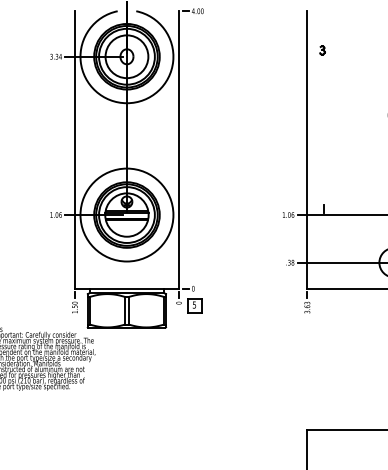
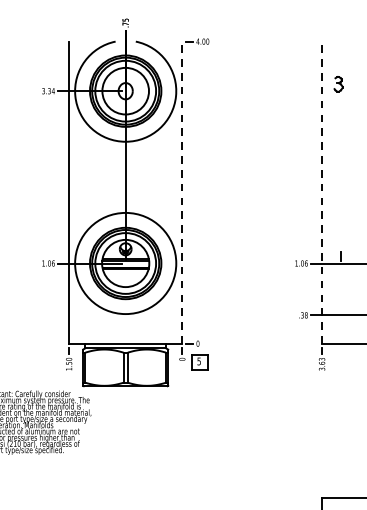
part: (322, 50) -> (338, 84), size x1.6
line: (178, 150) -> (181, 193), solid -> dashed
line: (307, 150) -> (322, 193), solid -> dashed

